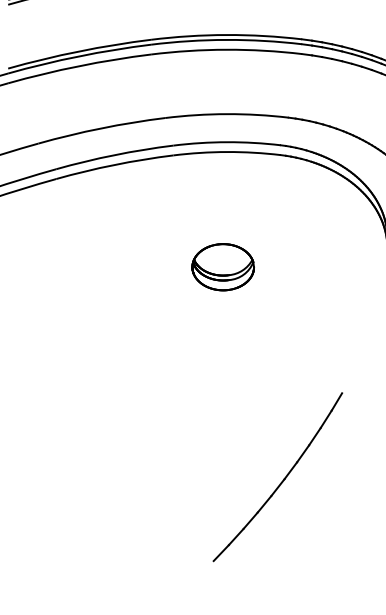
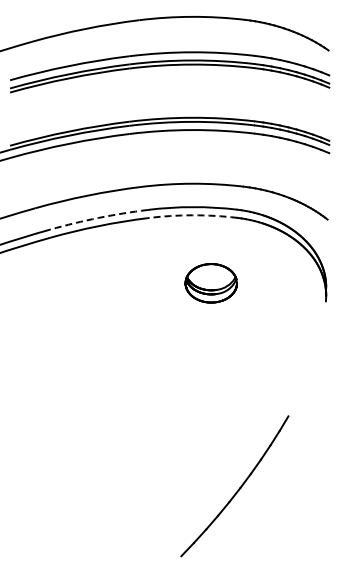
arc: (227, 152) -> (192, 215), solid -> dashed
arc: (114, 154) -> (98, 217), solid -> dashed
part: (222, 267) -> (210, 283), moved

